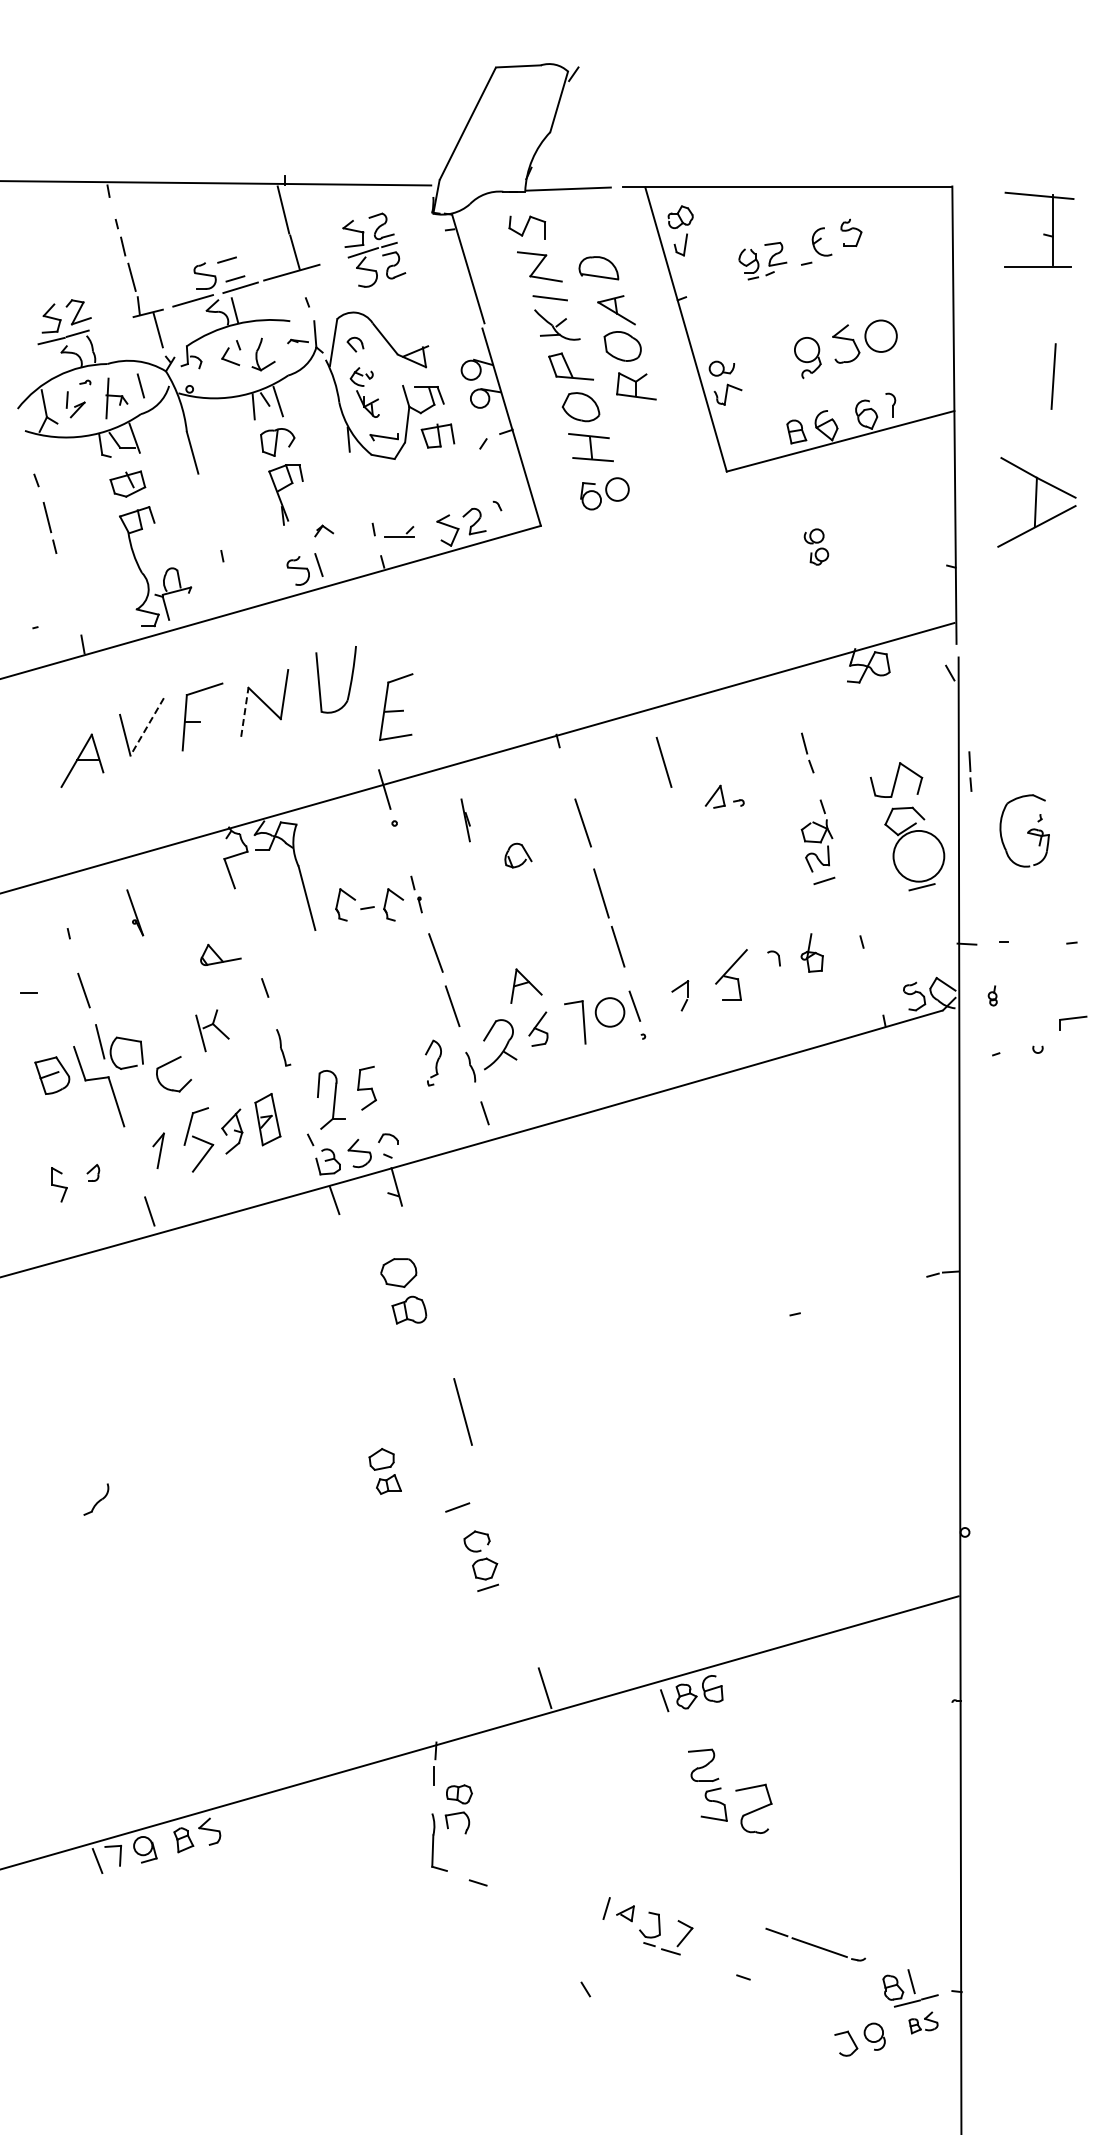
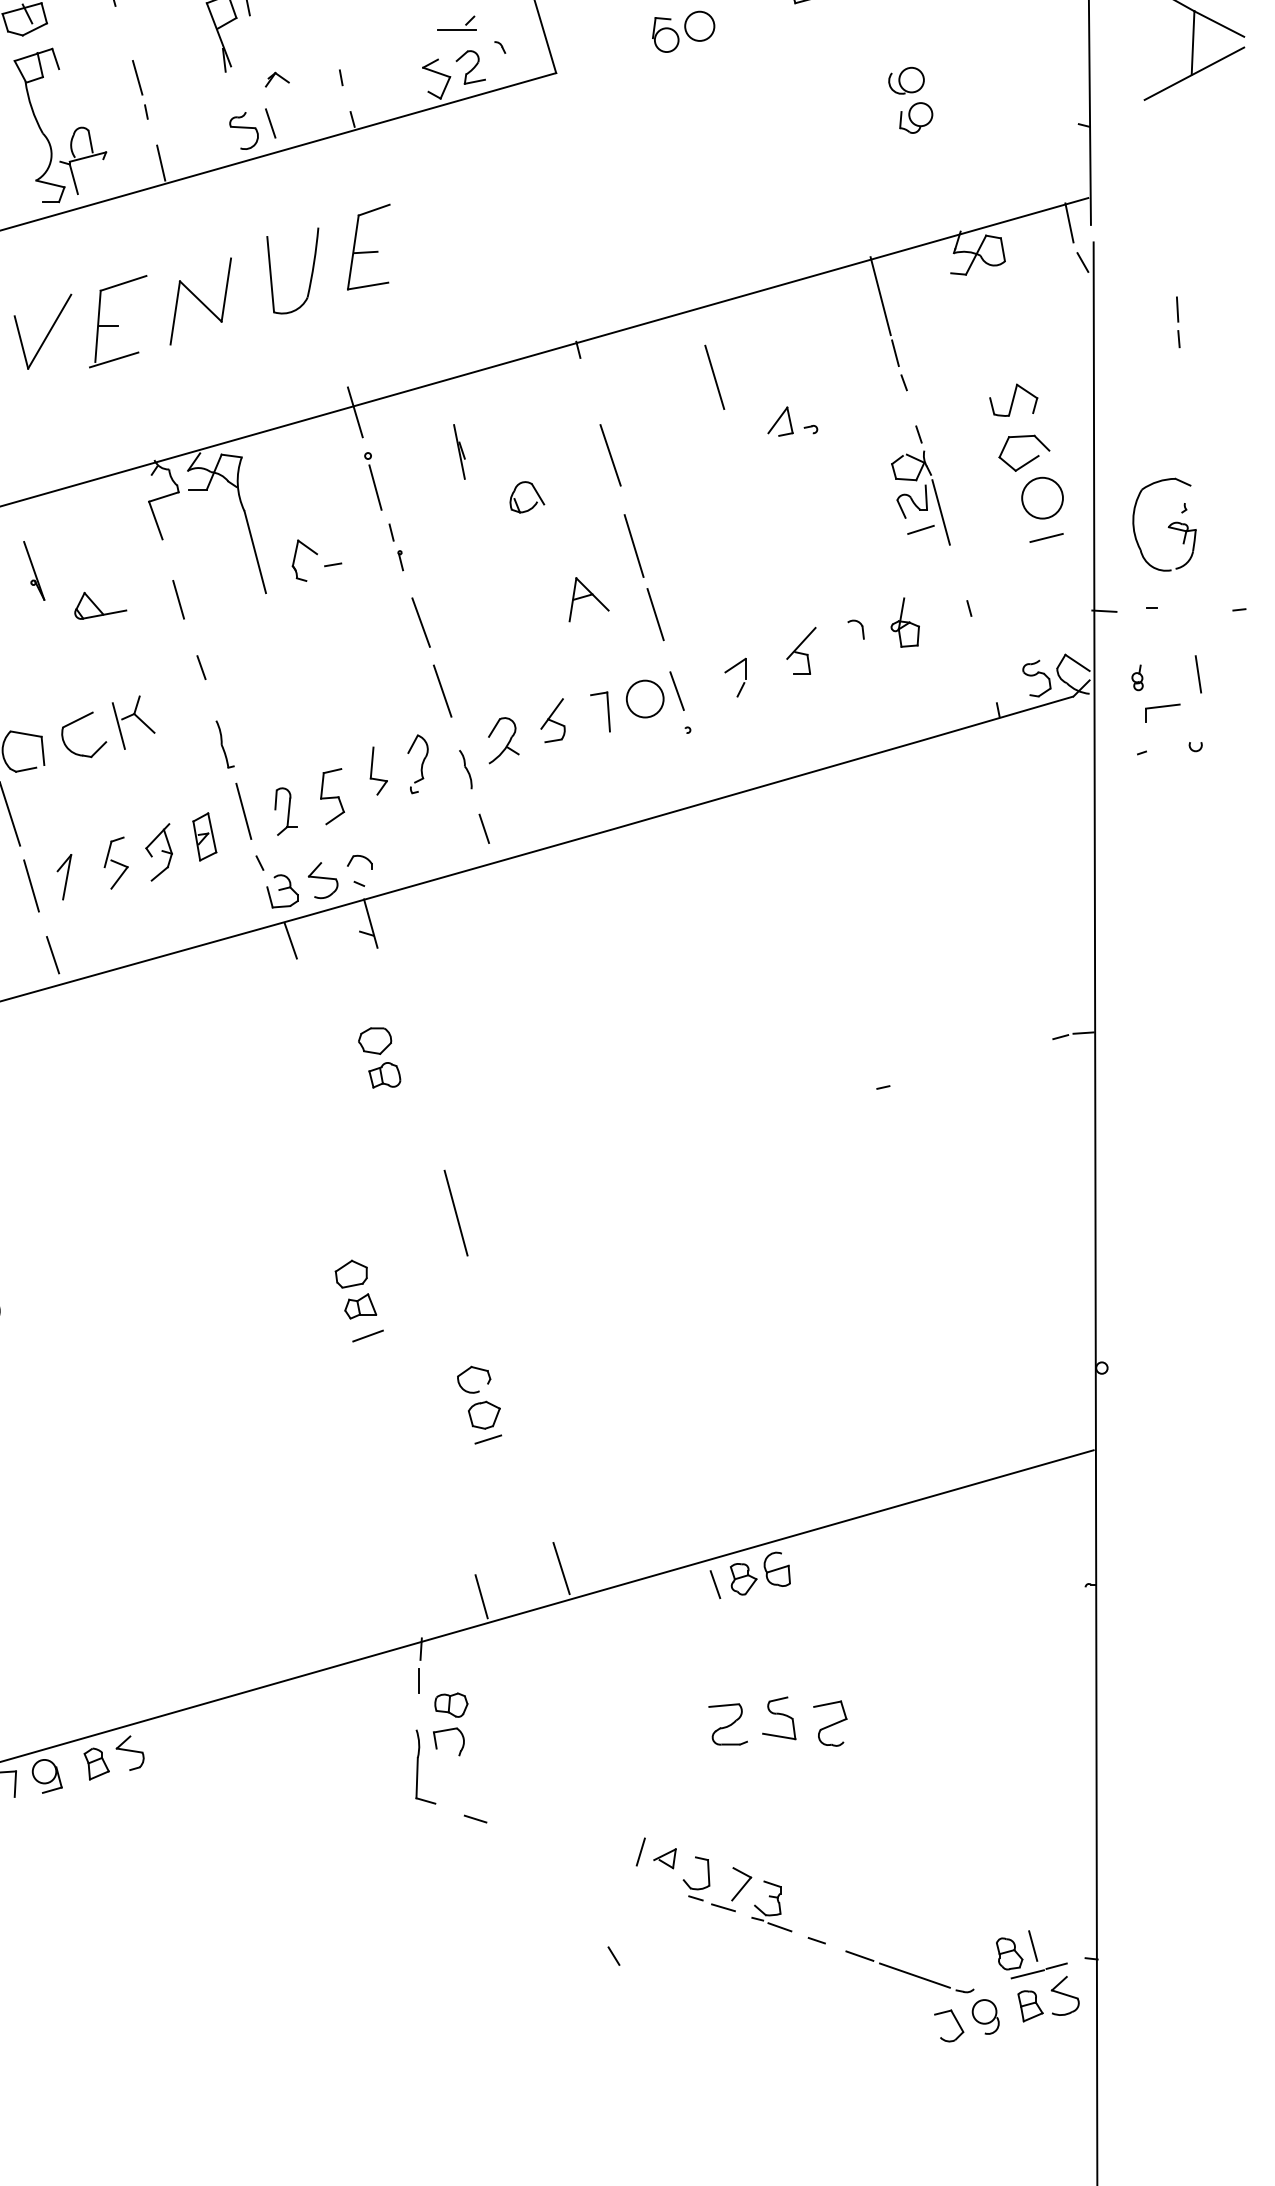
part: (604, 493) -> (683, 31), moved
line: (215, 529) -> (137, 77), added
part: (399, 531) -> (456, 22), moved
part: (816, 546) -> (910, 99), size x1.43
line: (233, 595) -> (160, 162), added
line: (939, 642) -> (1069, 223), added
line: (792, 698) -> (879, 295), added
part: (396, 706) -> (369, 246), moved
line: (244, 712) -> (174, 313), dashed -> solid
line: (146, 727) -> (48, 332), dashed -> solid
line: (197, 748) -> (114, 359), added
line: (970, 771) -> (1178, 322), moved
part: (896, 780) -> (1013, 400), size x0.71
part: (1024, 830) -> (1164, 524), moved
line: (400, 847) -> (375, 486), added
circle: (918, 856) -> (1042, 498), size x0.62
line: (839, 867) -> (940, 512), added
part: (386, 904) -> (357, 560), removed
line: (247, 934) -> (178, 598), added
part: (220, 954) -> (100, 605), moved
part: (731, 974) -> (801, 650), size x0.71
part: (526, 985) -> (589, 598), moved
line: (1039, 993) -> (1197, 674), added
part: (575, 1022) -> (600, 712), size x0.71
part: (1073, 1022) -> (1162, 712), moved
part: (499, 1044) -> (502, 740), size x0.71
part: (168, 1064) -> (77, 722), moved
part: (402, 1068) -> (378, 771), added
line: (297, 1099) -> (243, 811), added
part: (330, 1099) -> (285, 811), size x0.62
part: (267, 1119) -> (204, 836), size x0.71
part: (198, 1139) -> (115, 862), size x0.62
line: (132, 1157) -> (30, 885), added
part: (403, 1291) -> (379, 1058), size x0.71
line: (457, 1507) -> (367, 1336), moved
line: (482, 1709) -> (481, 1595), added
part: (703, 1764) -> (728, 1723), moved
part: (753, 1808) -> (829, 1723), size x0.71
part: (815, 1944) -> (909, 1971), moved
part: (708, 1950) -> (771, 1905), added
part: (923, 2022) -> (1048, 1998), size x1.67

